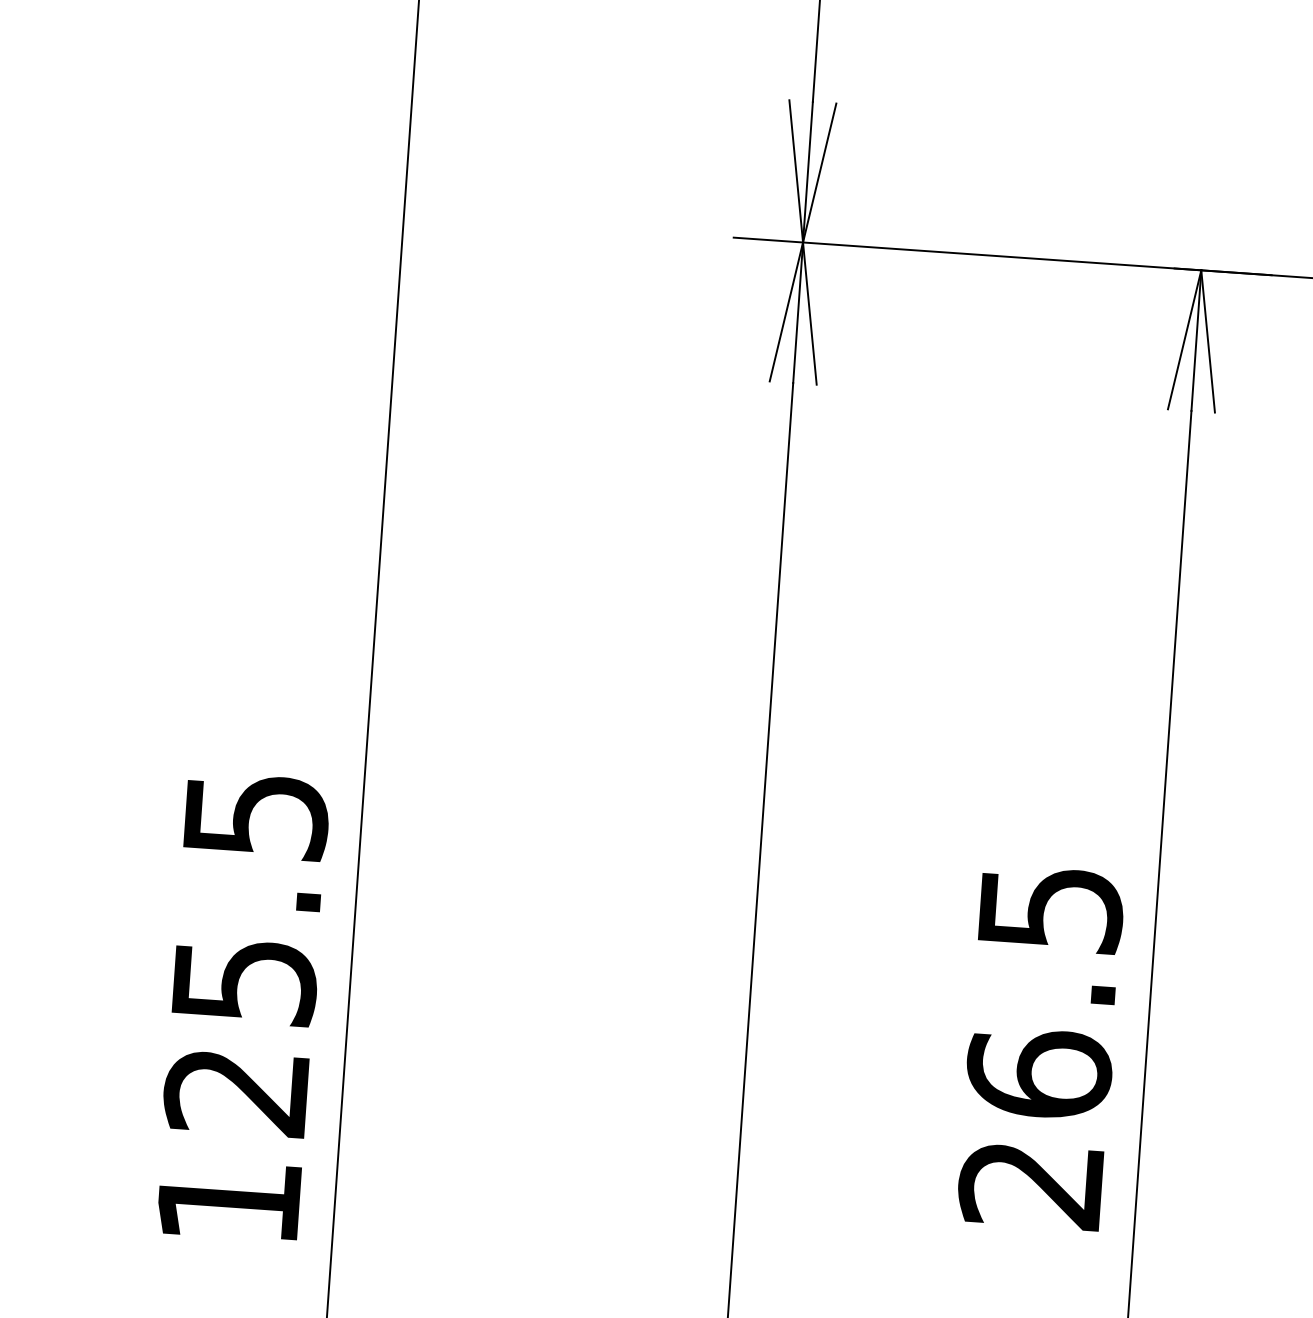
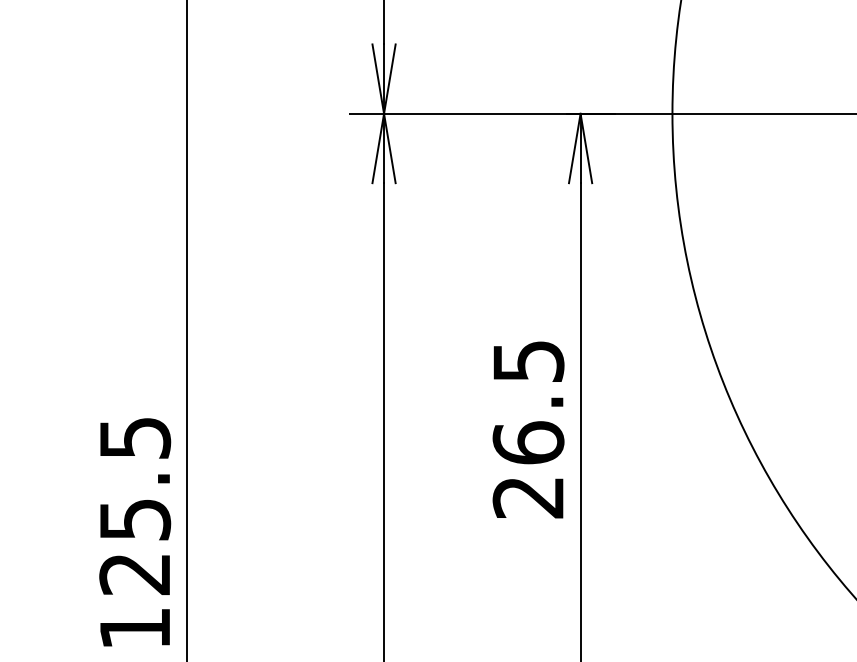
text: (243, 1007) -> (135, 532), moved
text: (1040, 1046) -> (528, 429), moved

